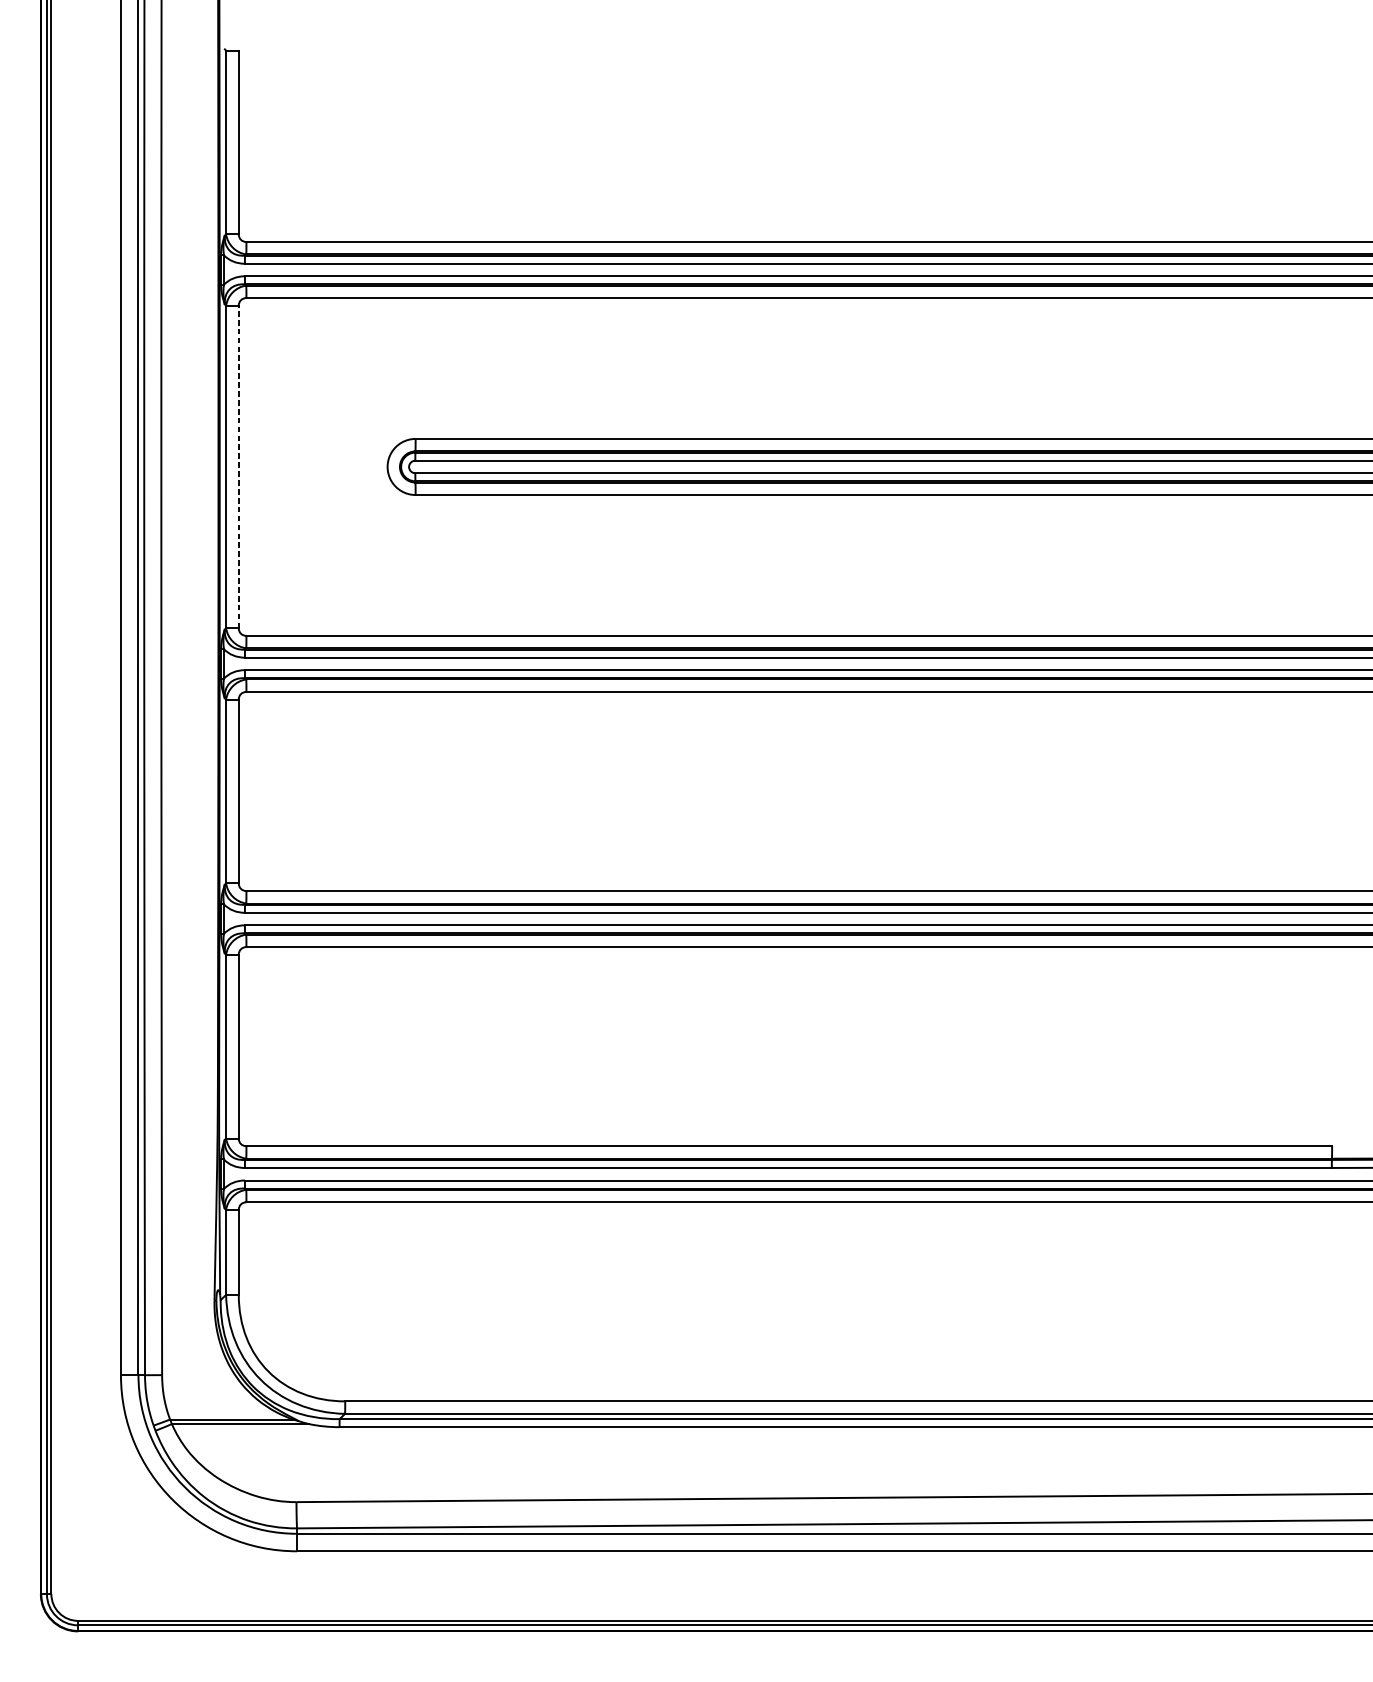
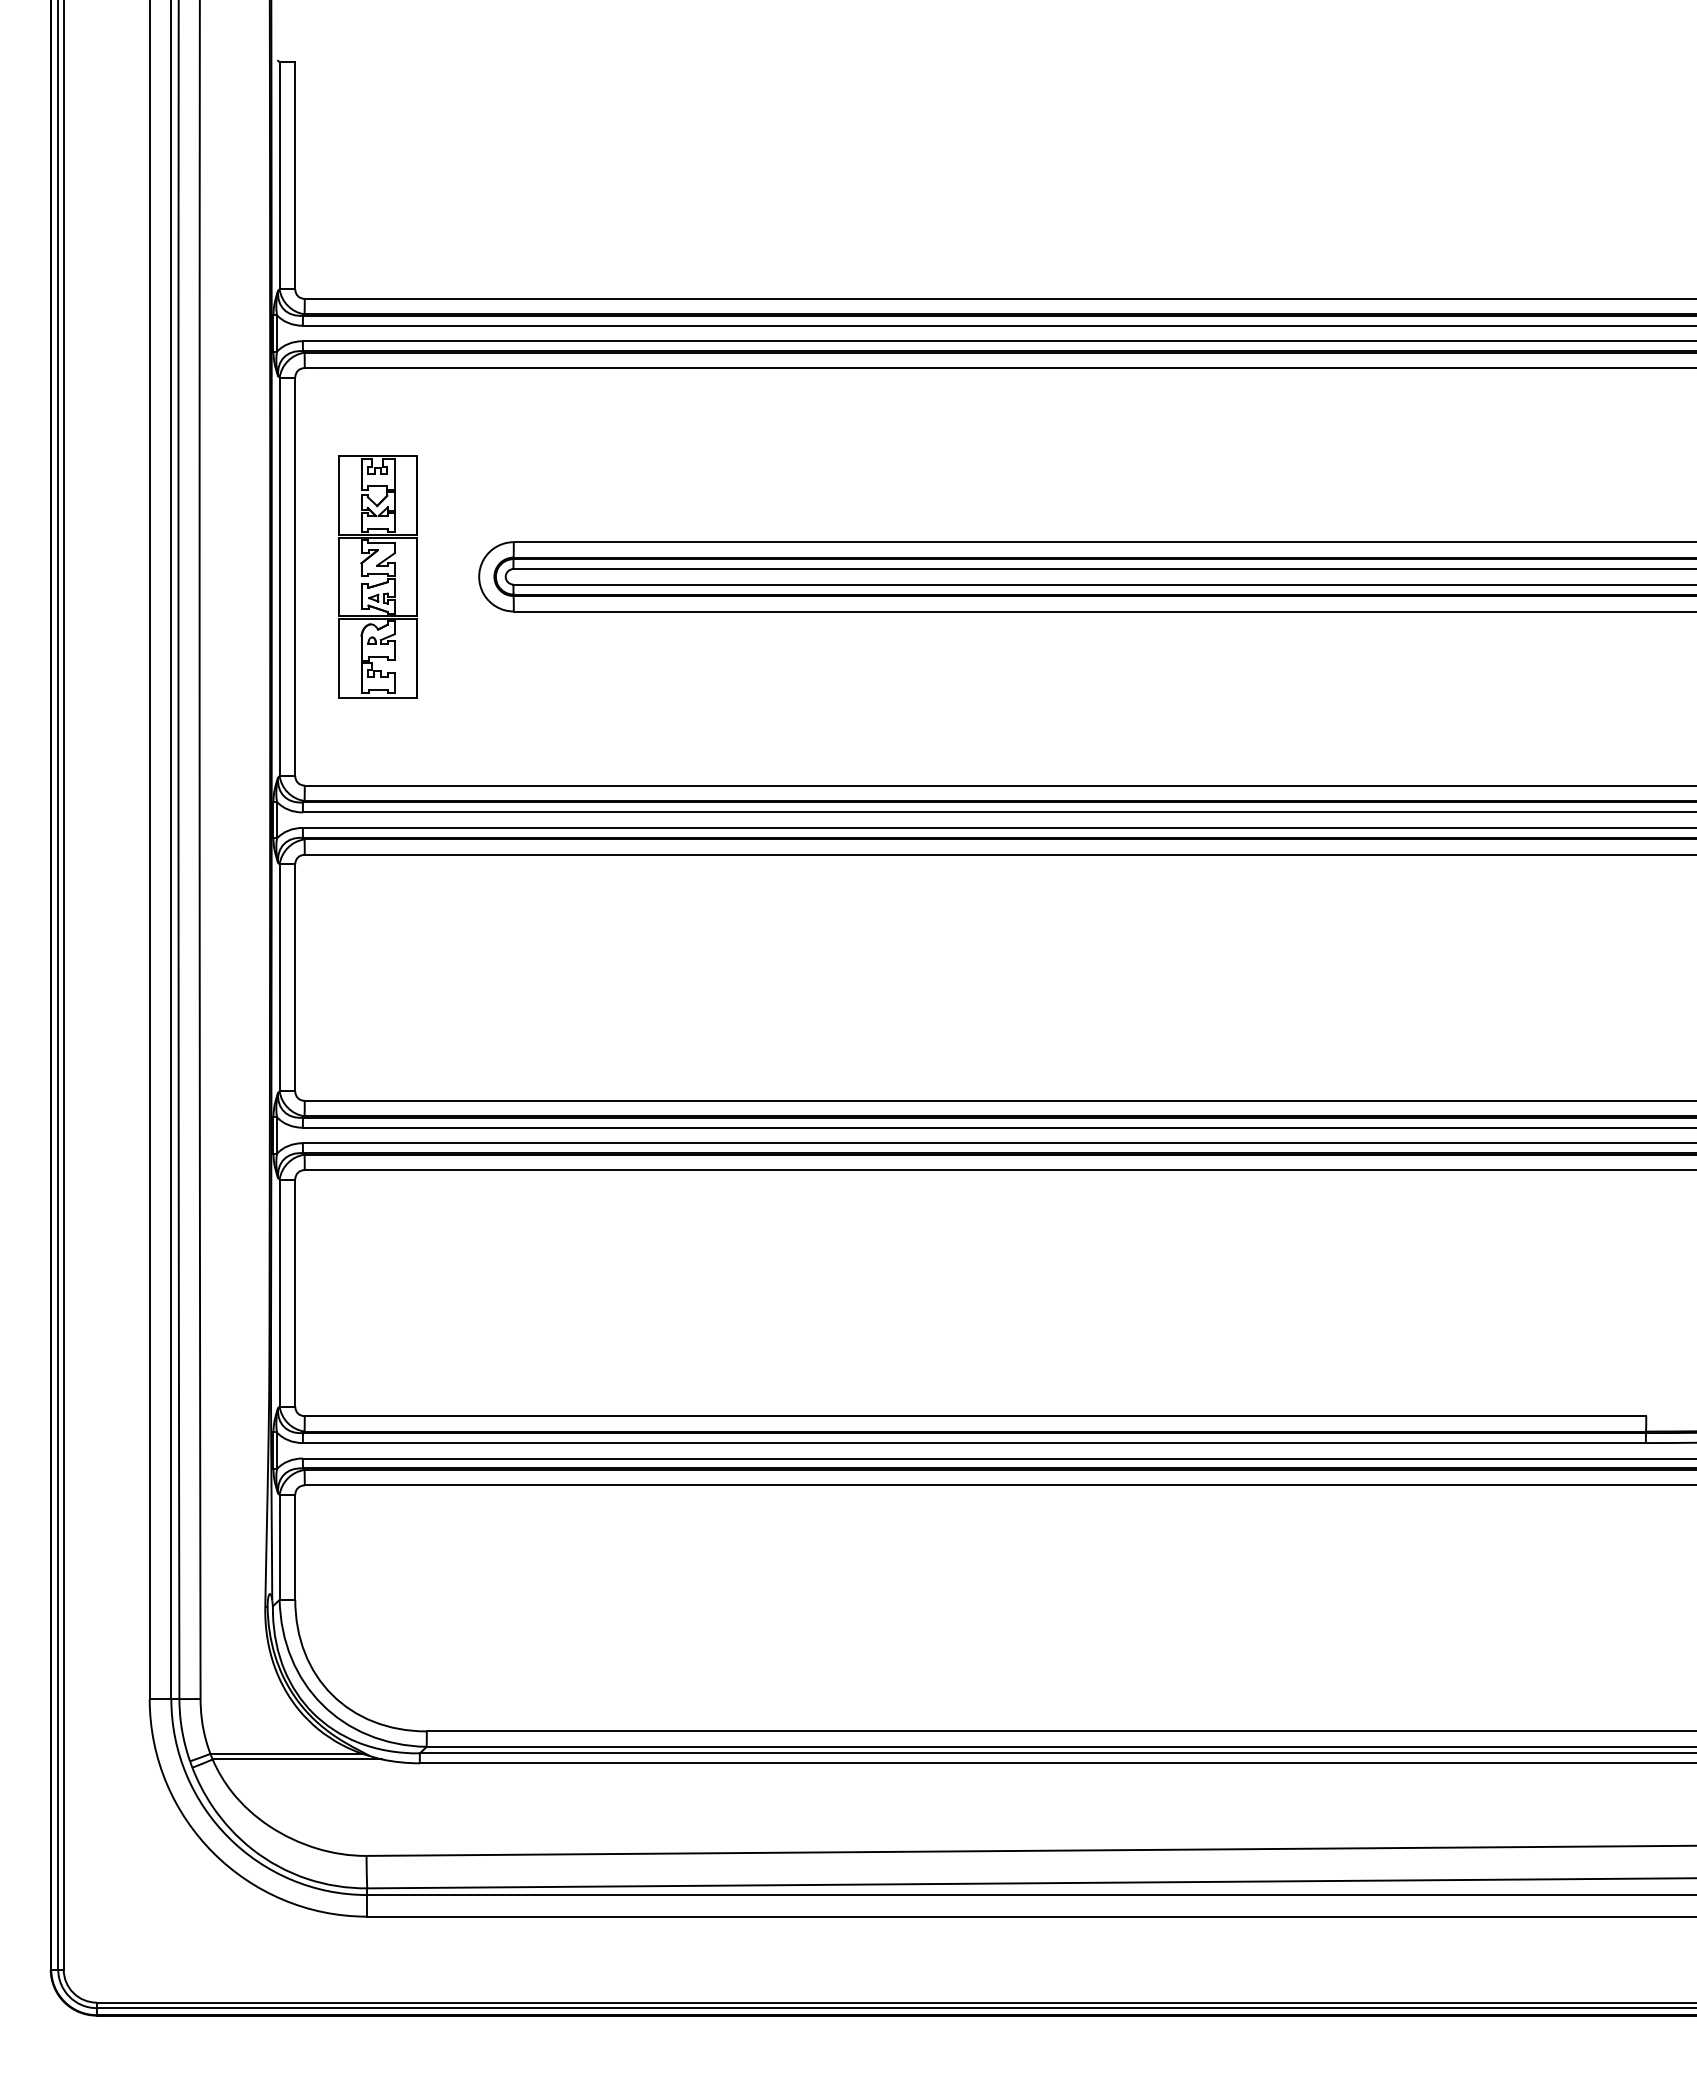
line: (238, 466) -> (295, 576), dashed -> solid
part: (305, 466) -> (377, 576), added

